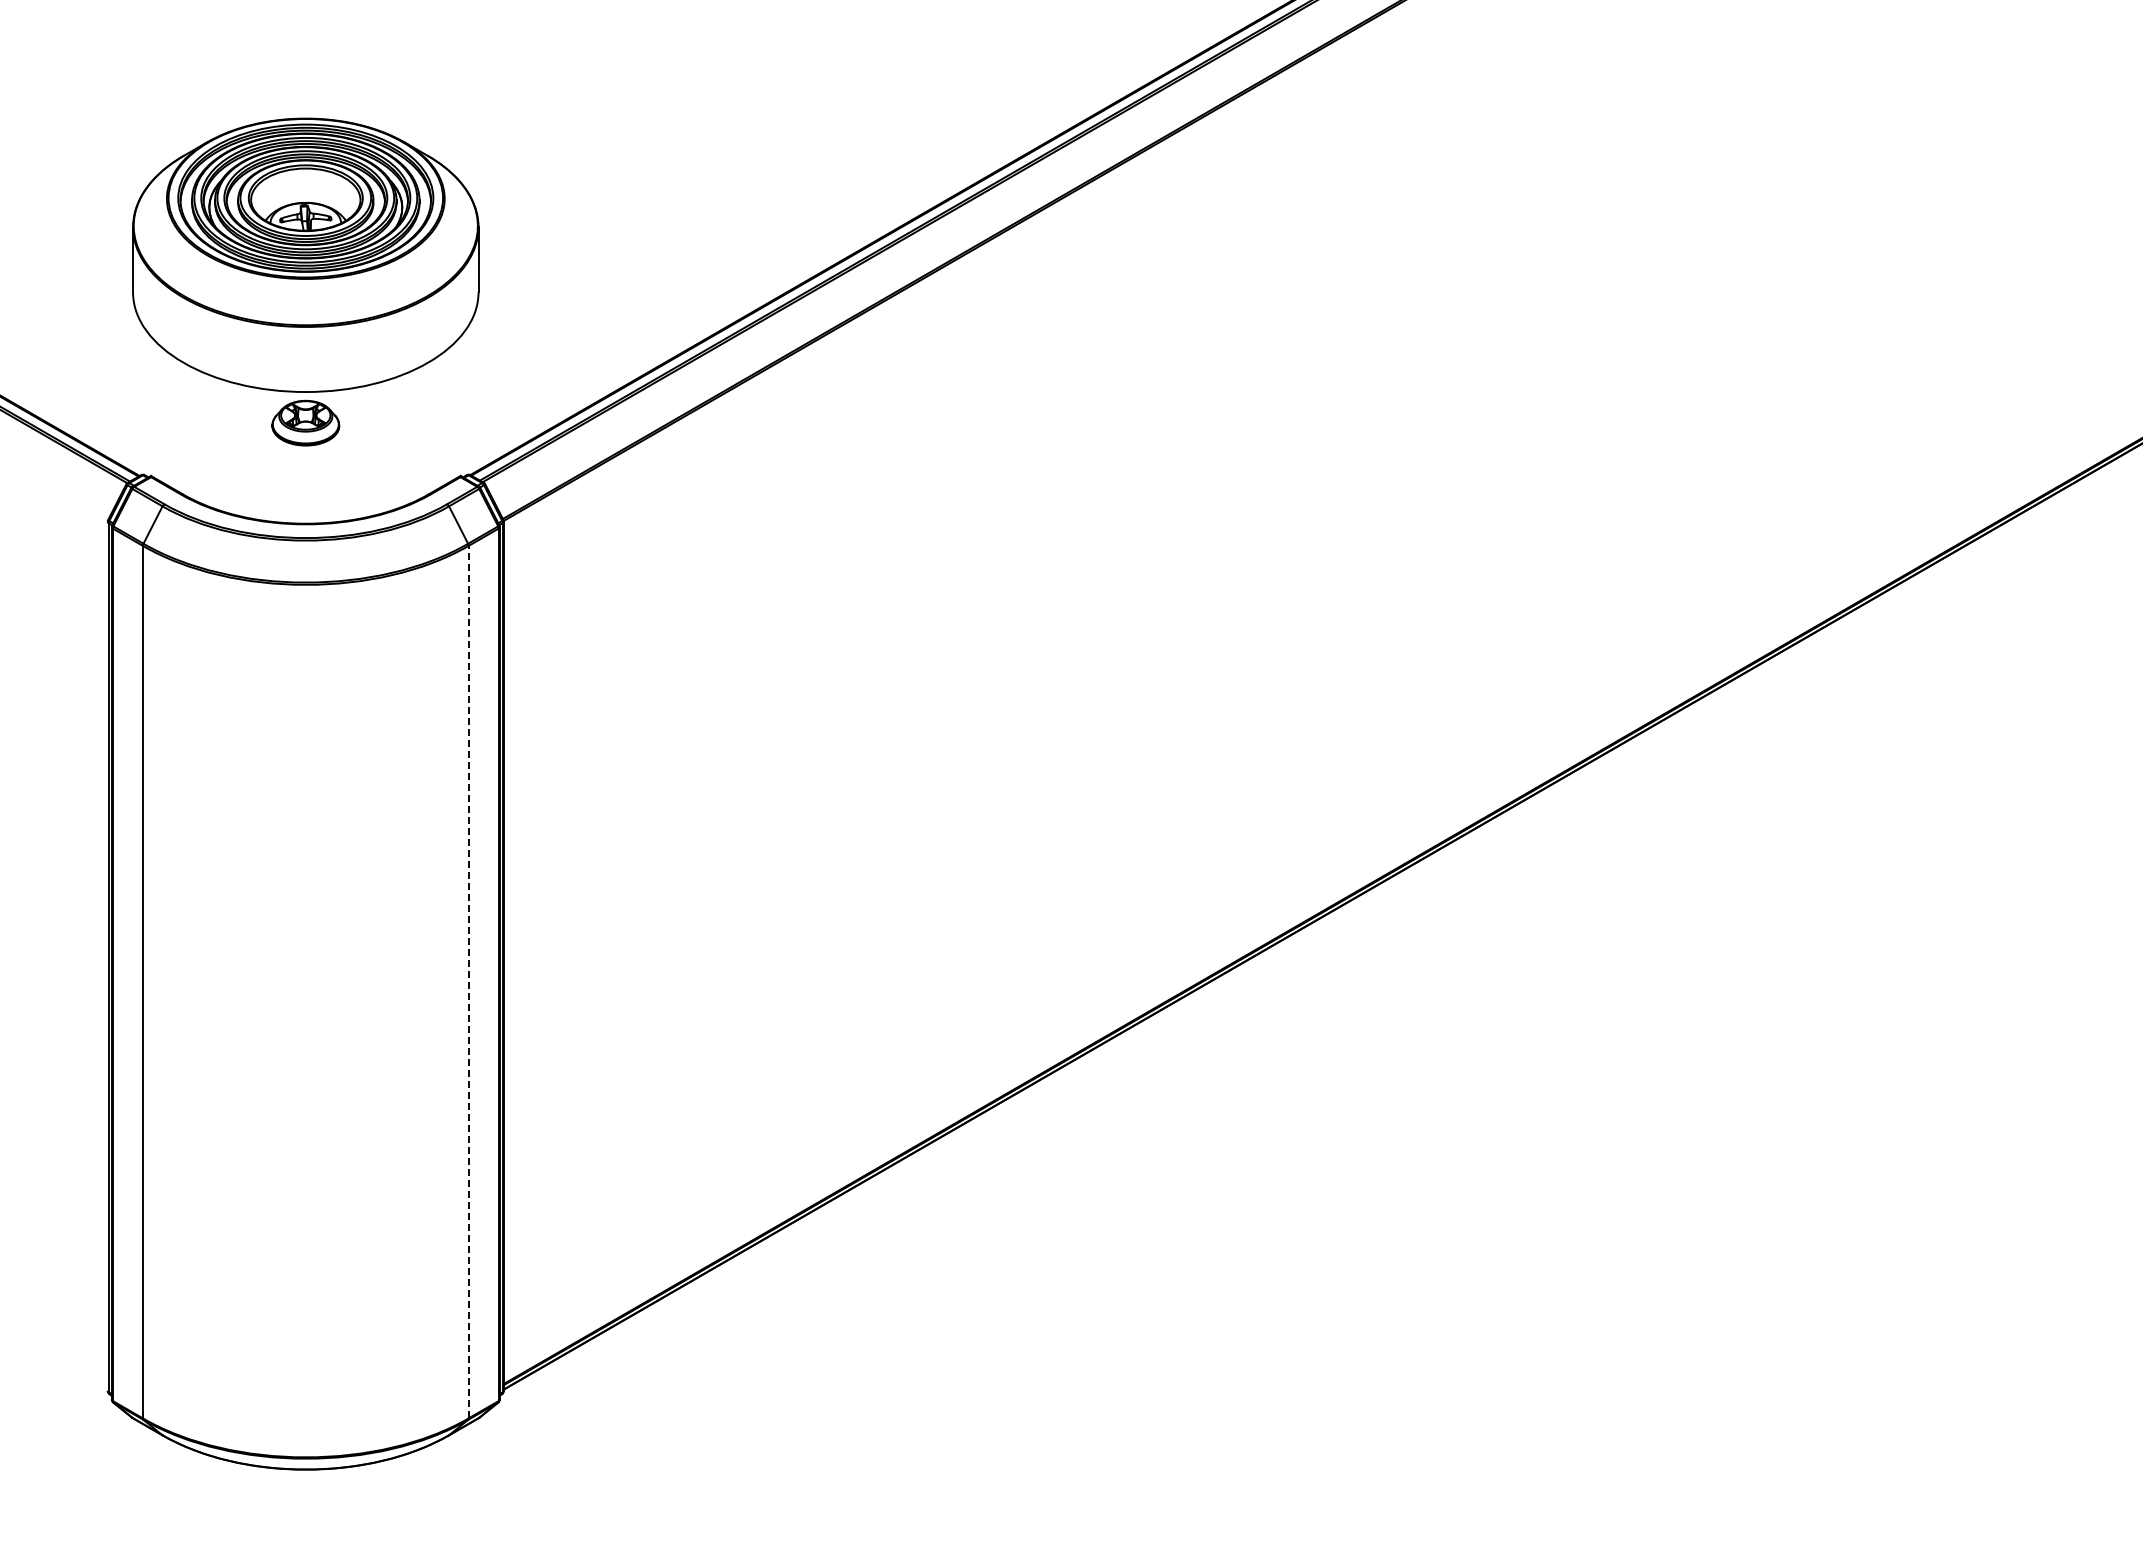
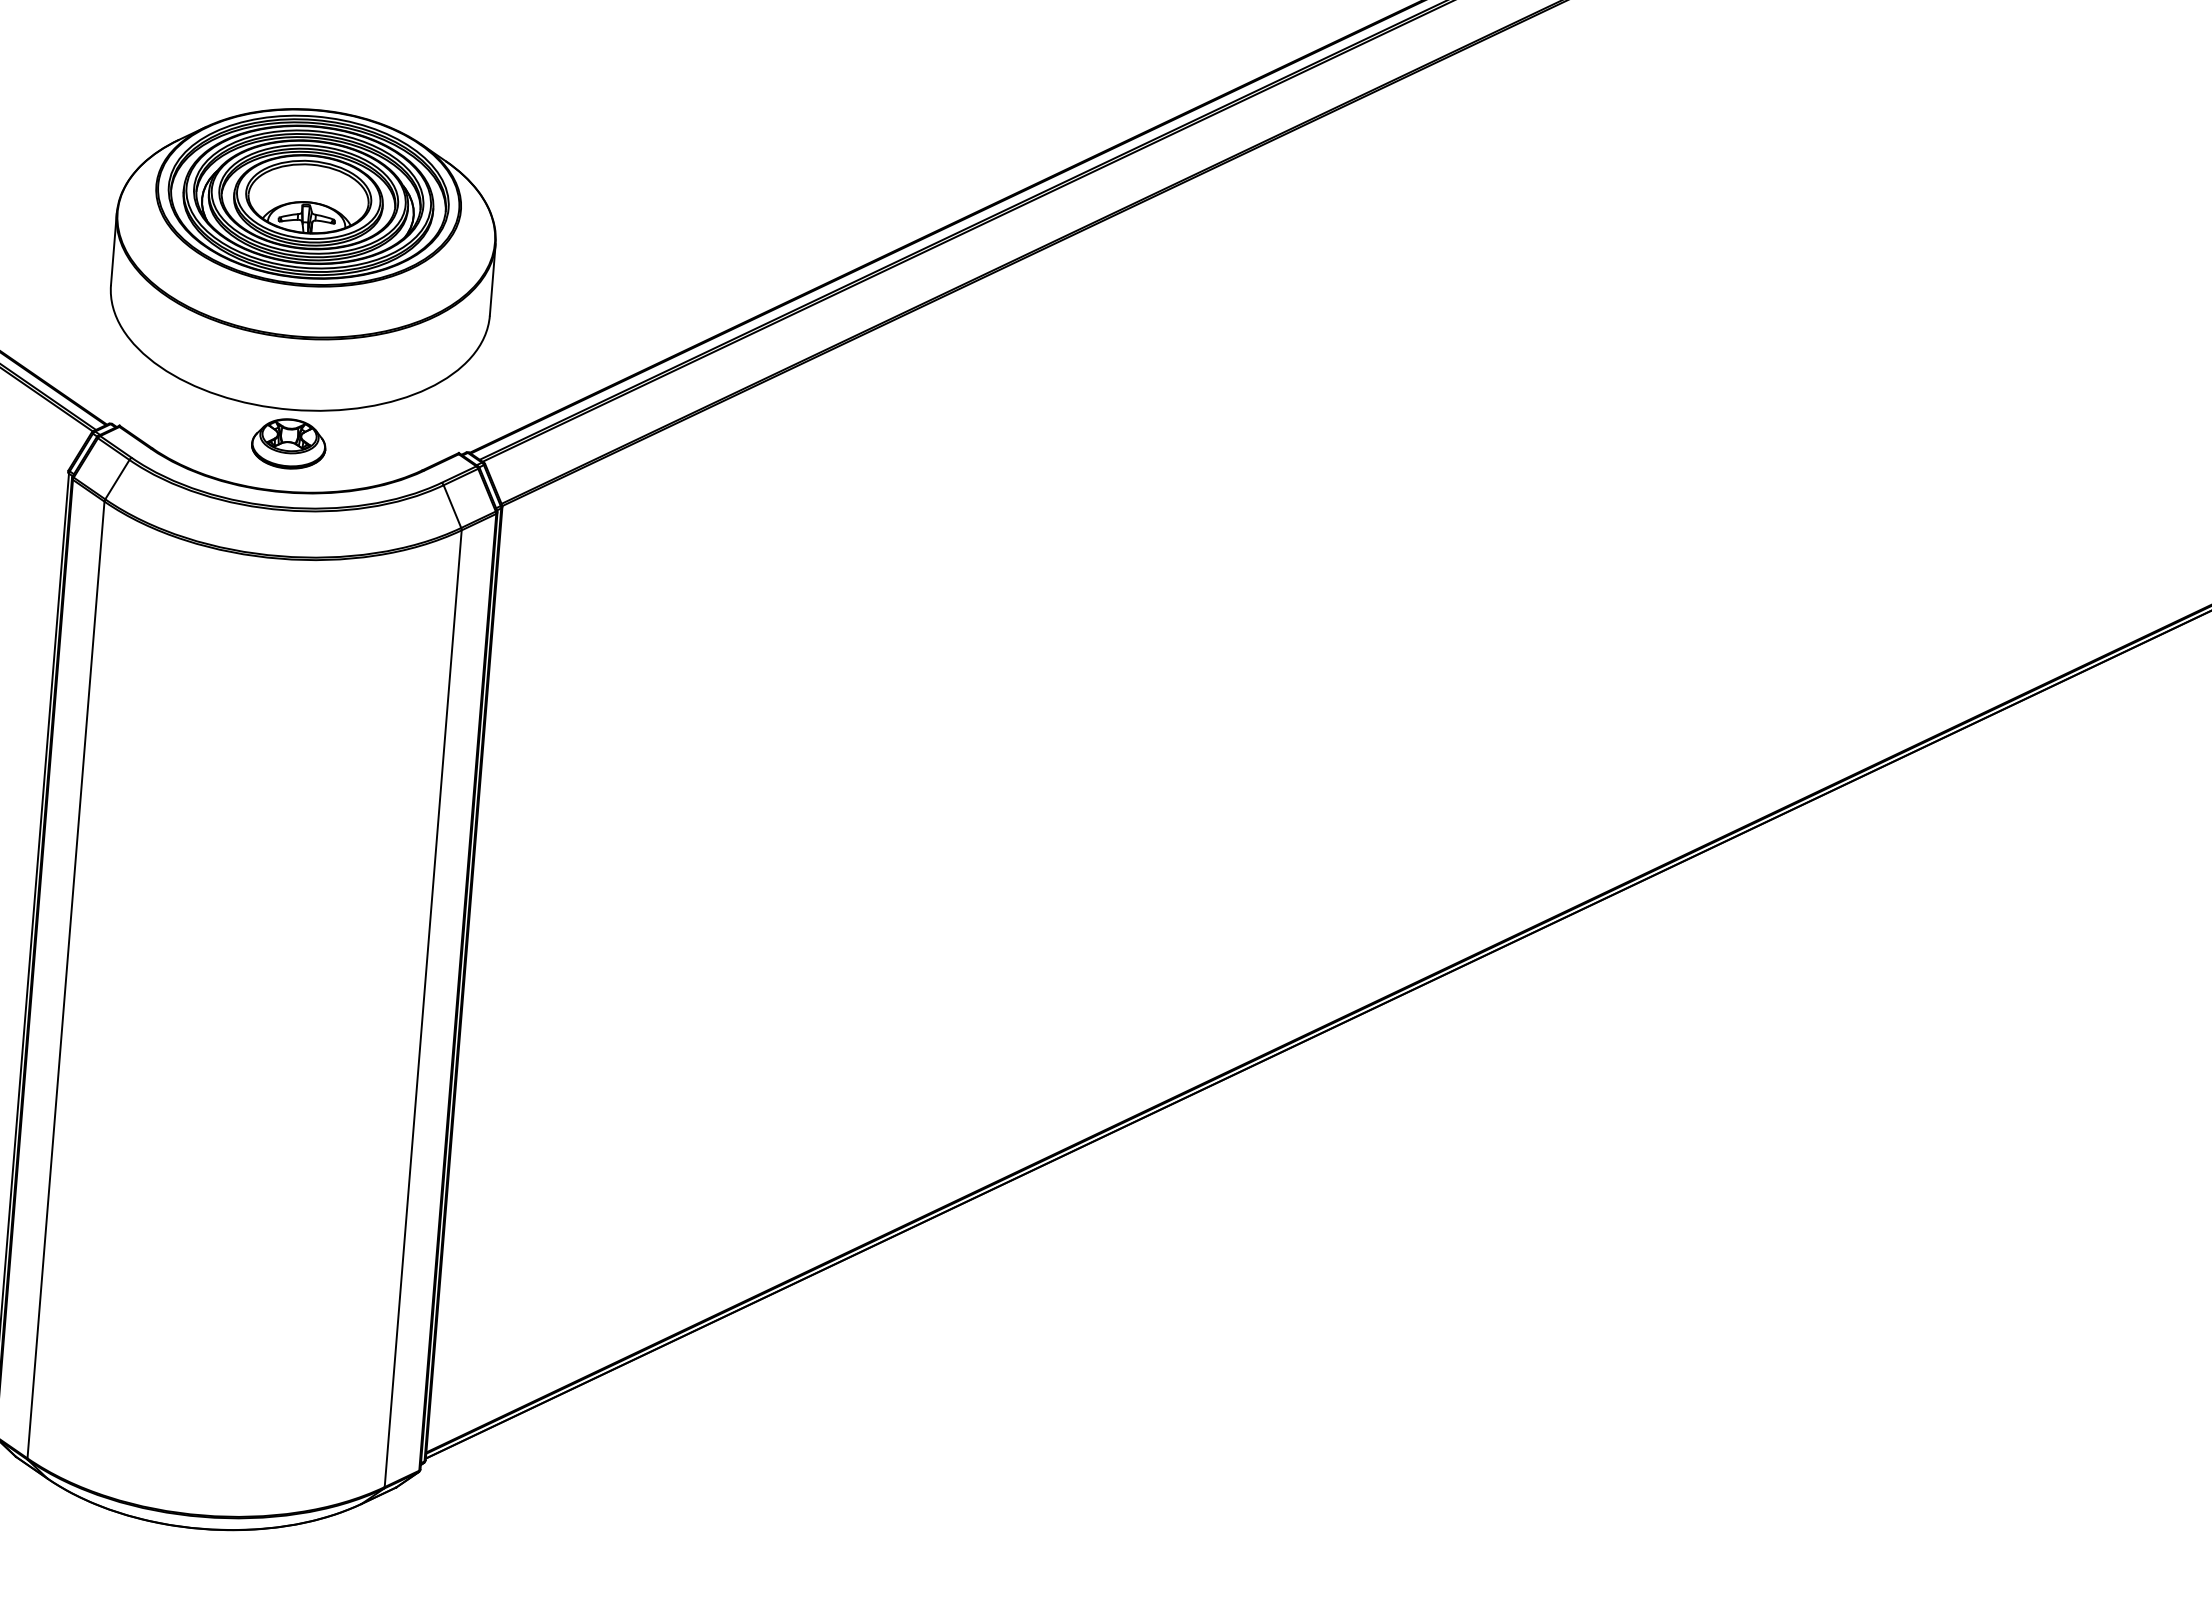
part: (305, 281) -> (301, 288), moved
line: (468, 981) -> (423, 1007), dashed -> solid

